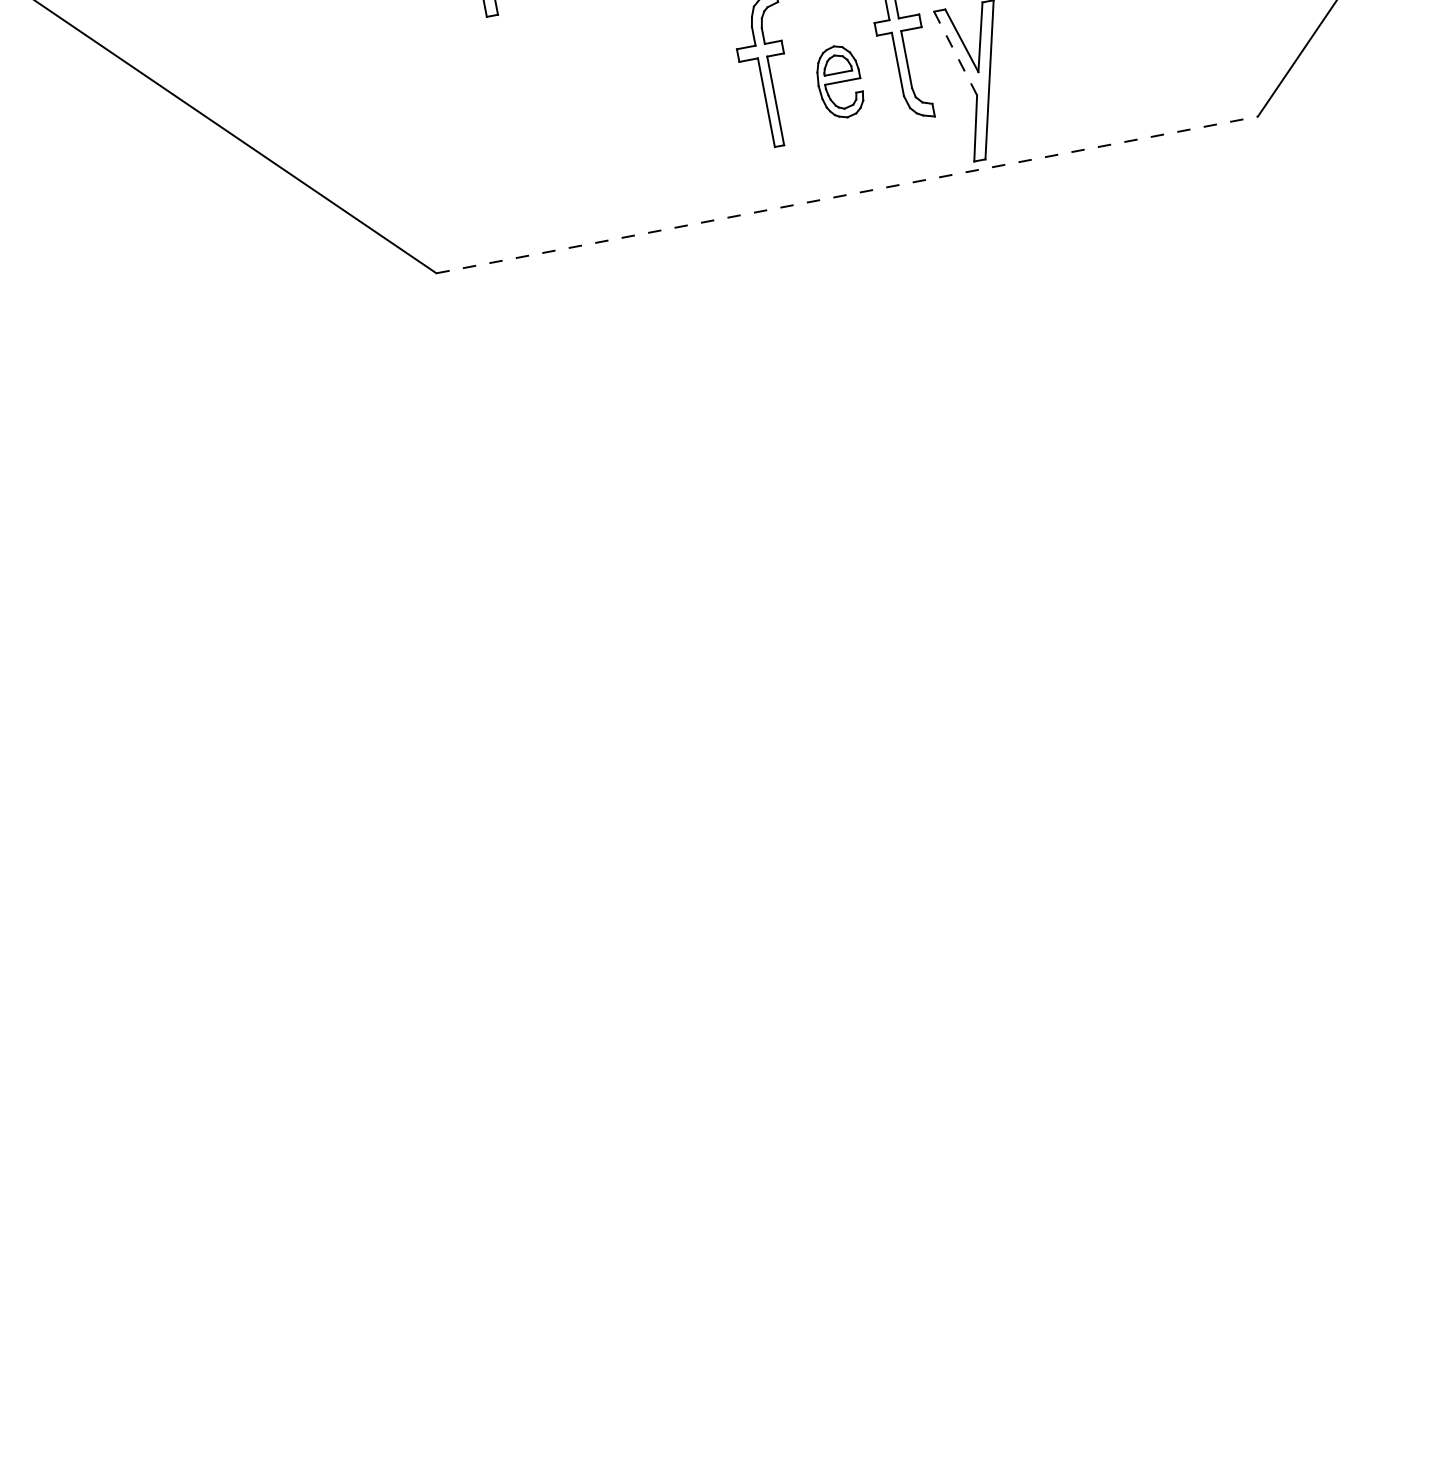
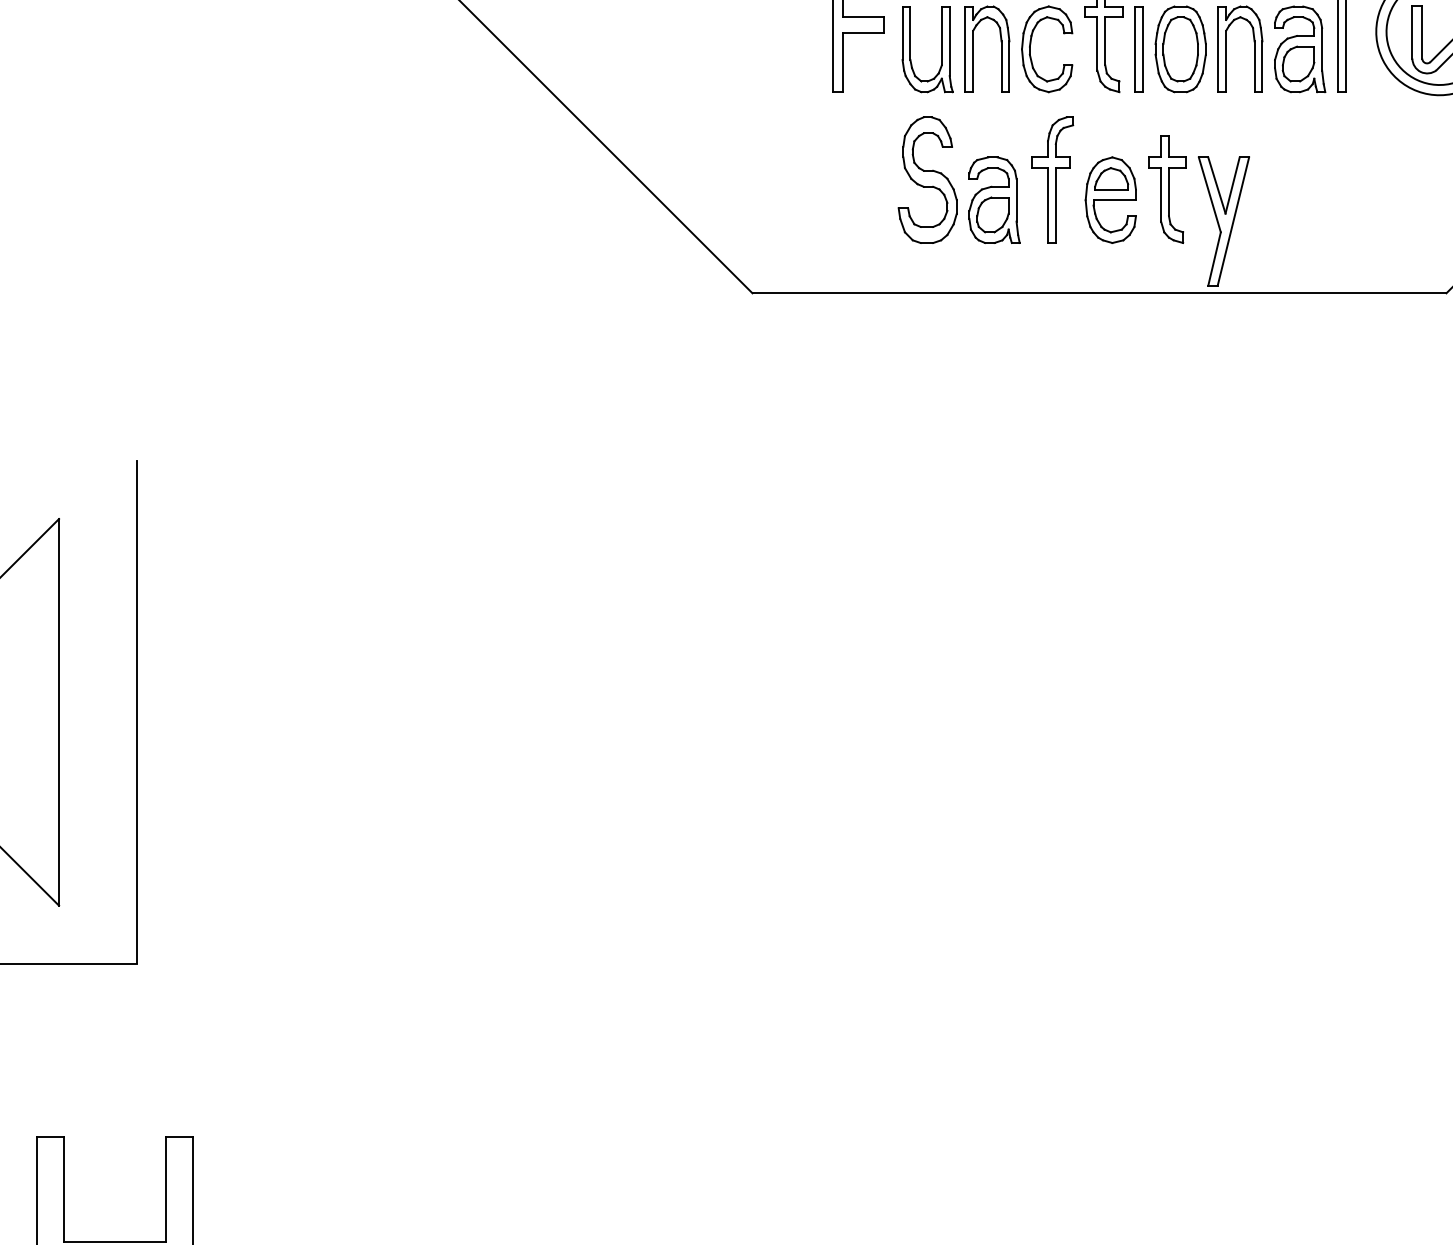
line: (955, 53) -> (1209, 194), dashed -> solid
part: (839, 81) -> (1110, 199), size x1.43
part: (617, 99) -> (927, 179), added
part: (701, 107) -> (994, 199), added
line: (847, 195) -> (1099, 293), dashed -> solid

